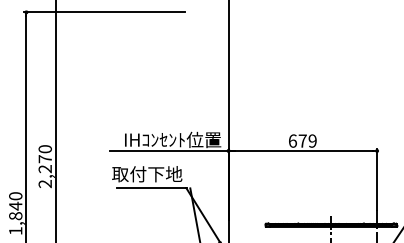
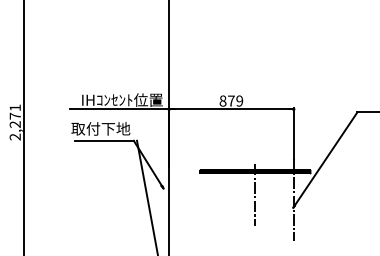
text: (292, 140) -> (222, 100), 679 -> 879
text: (44, 148) -> (14, 107), 2,270 -> 2,271

